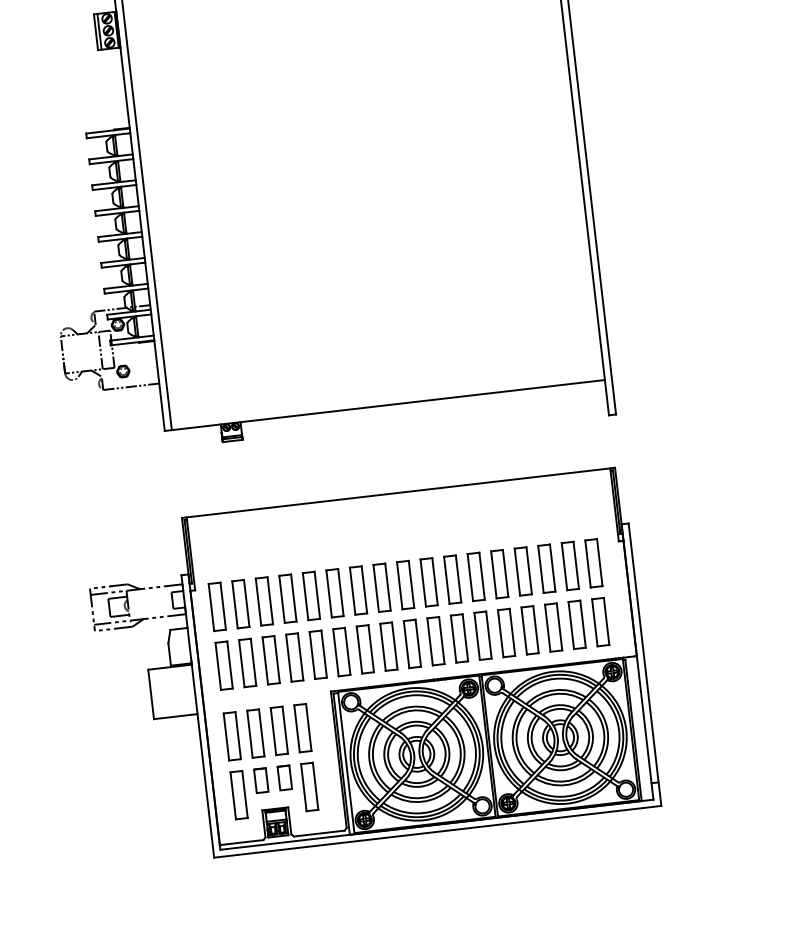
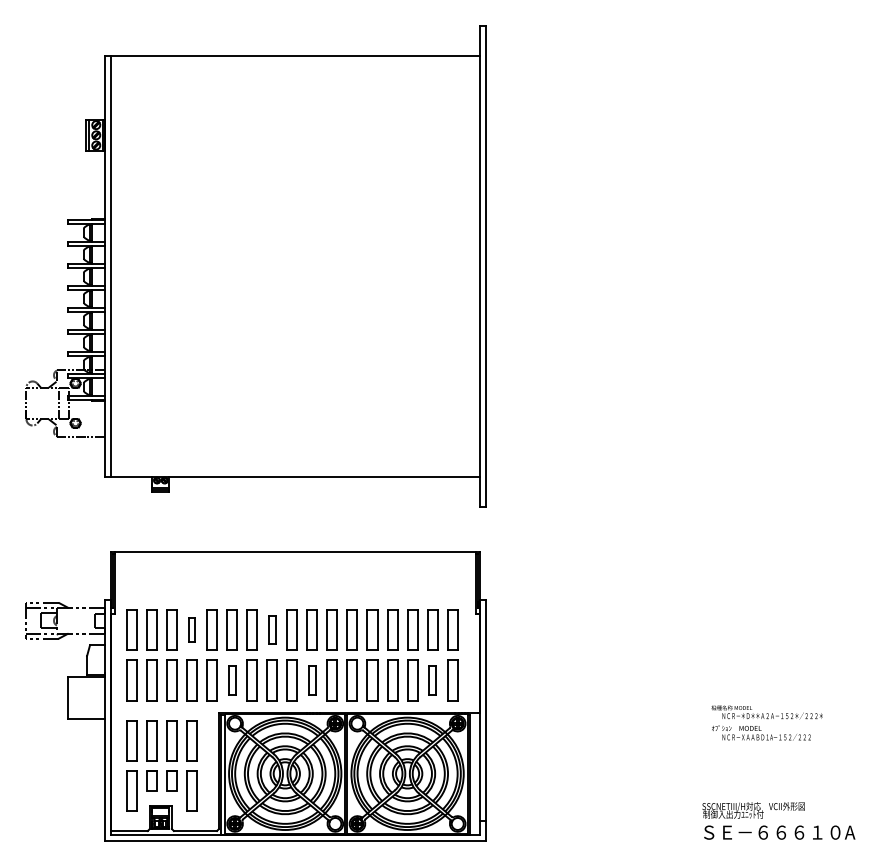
part: (381, 586) -> (271, 629), size x0.7
part: (287, 597) -> (191, 629), size x0.6
part: (576, 624) -> (432, 680), size x0.7
part: (435, 641) -> (311, 680), size x0.7
part: (341, 652) -> (231, 680), size x0.7

